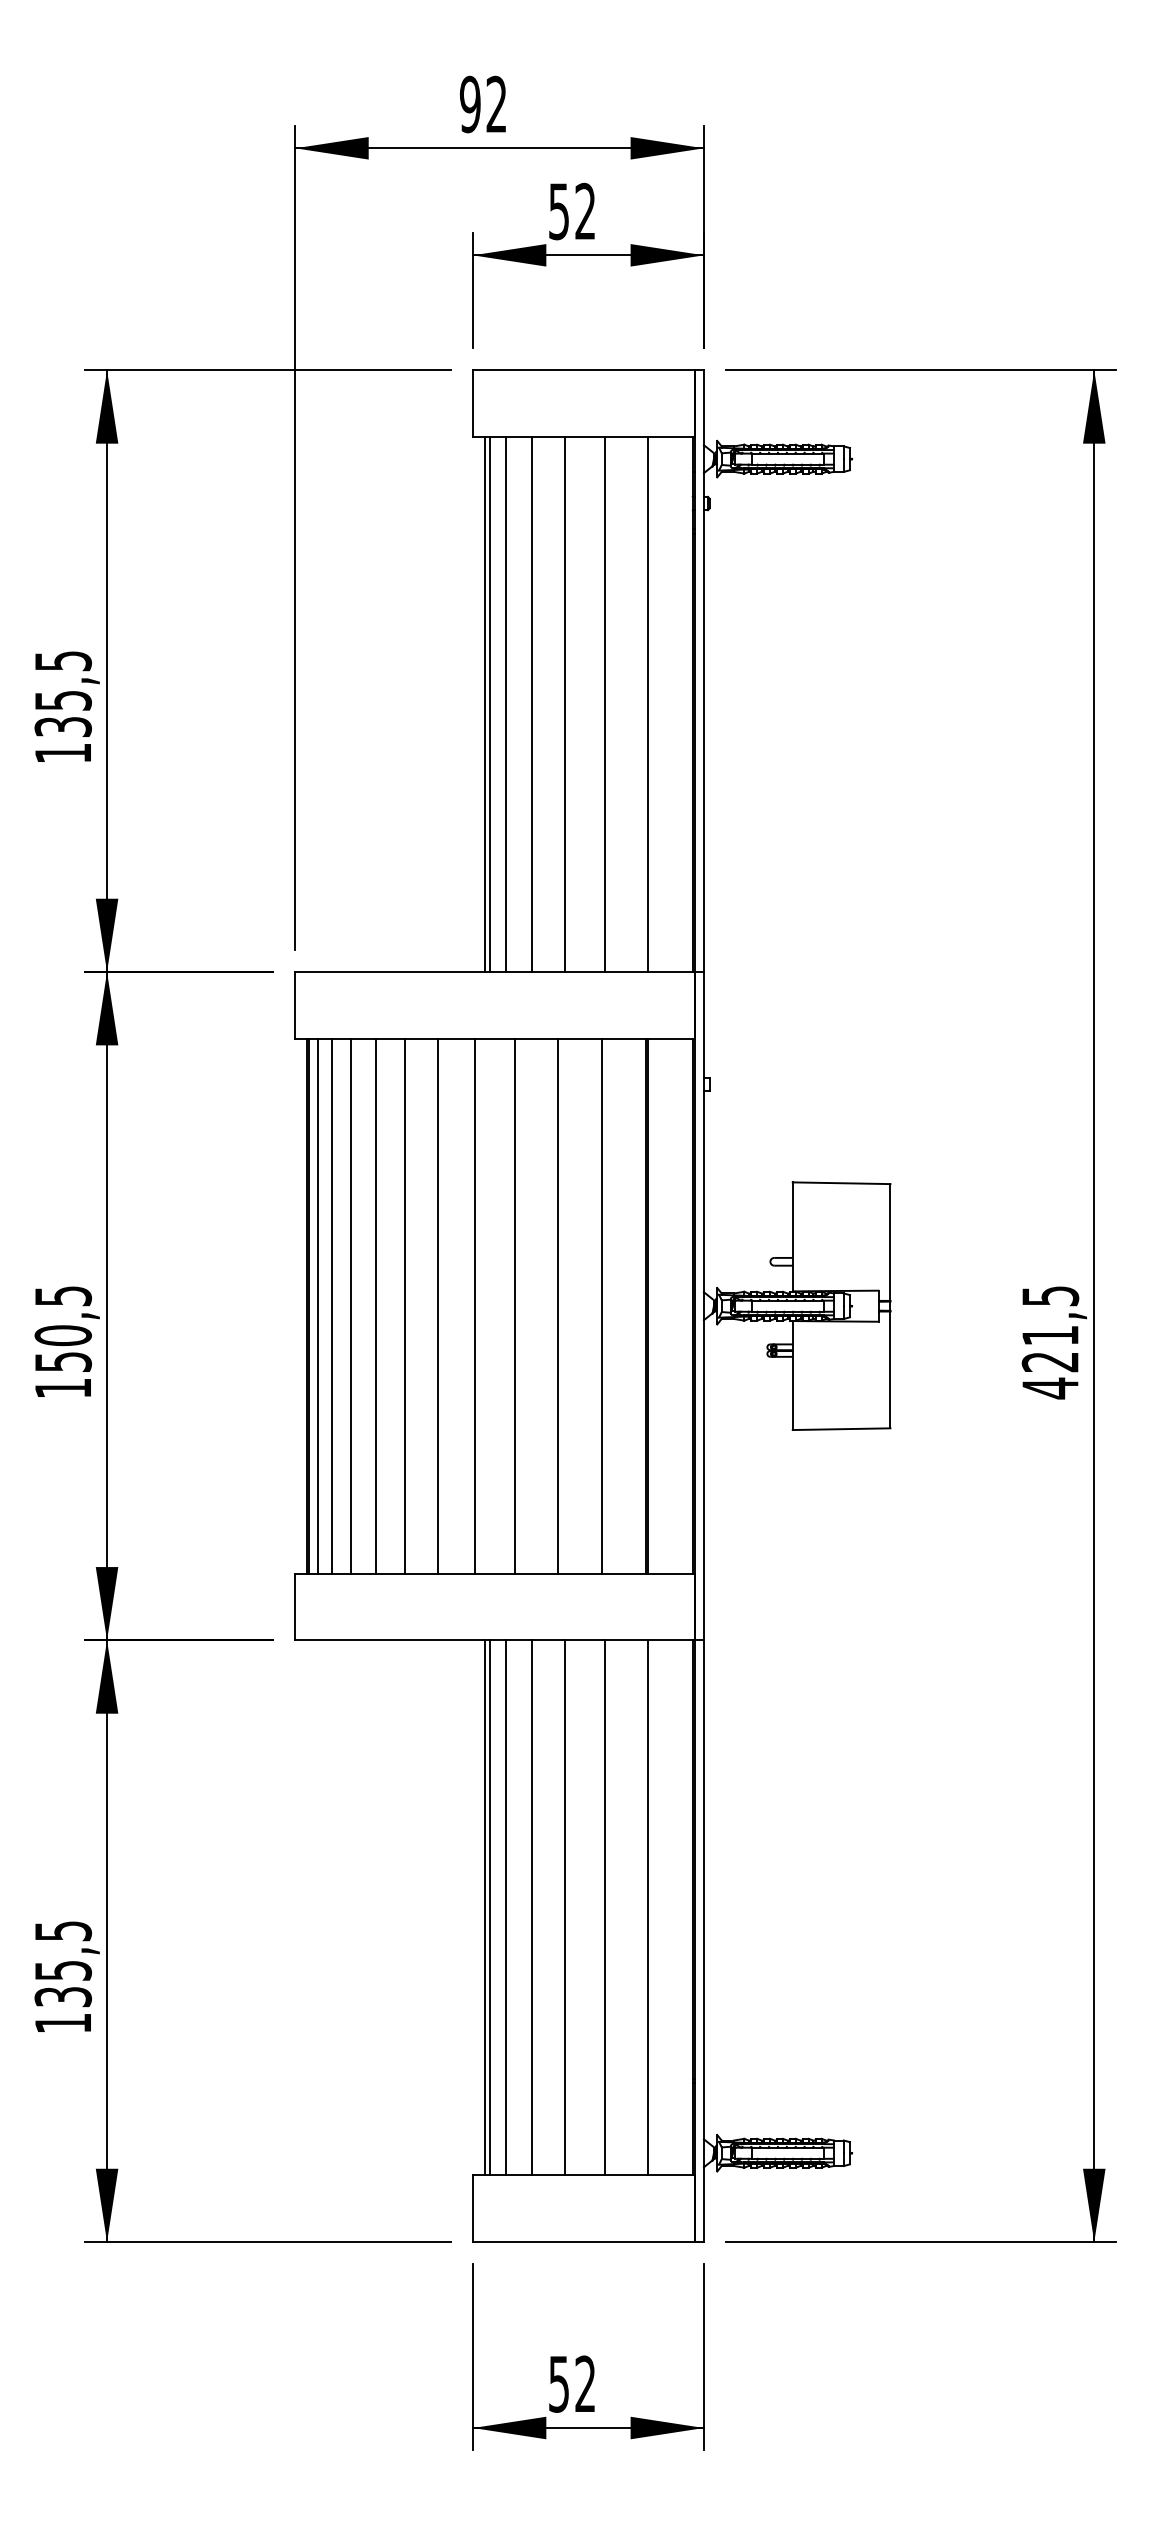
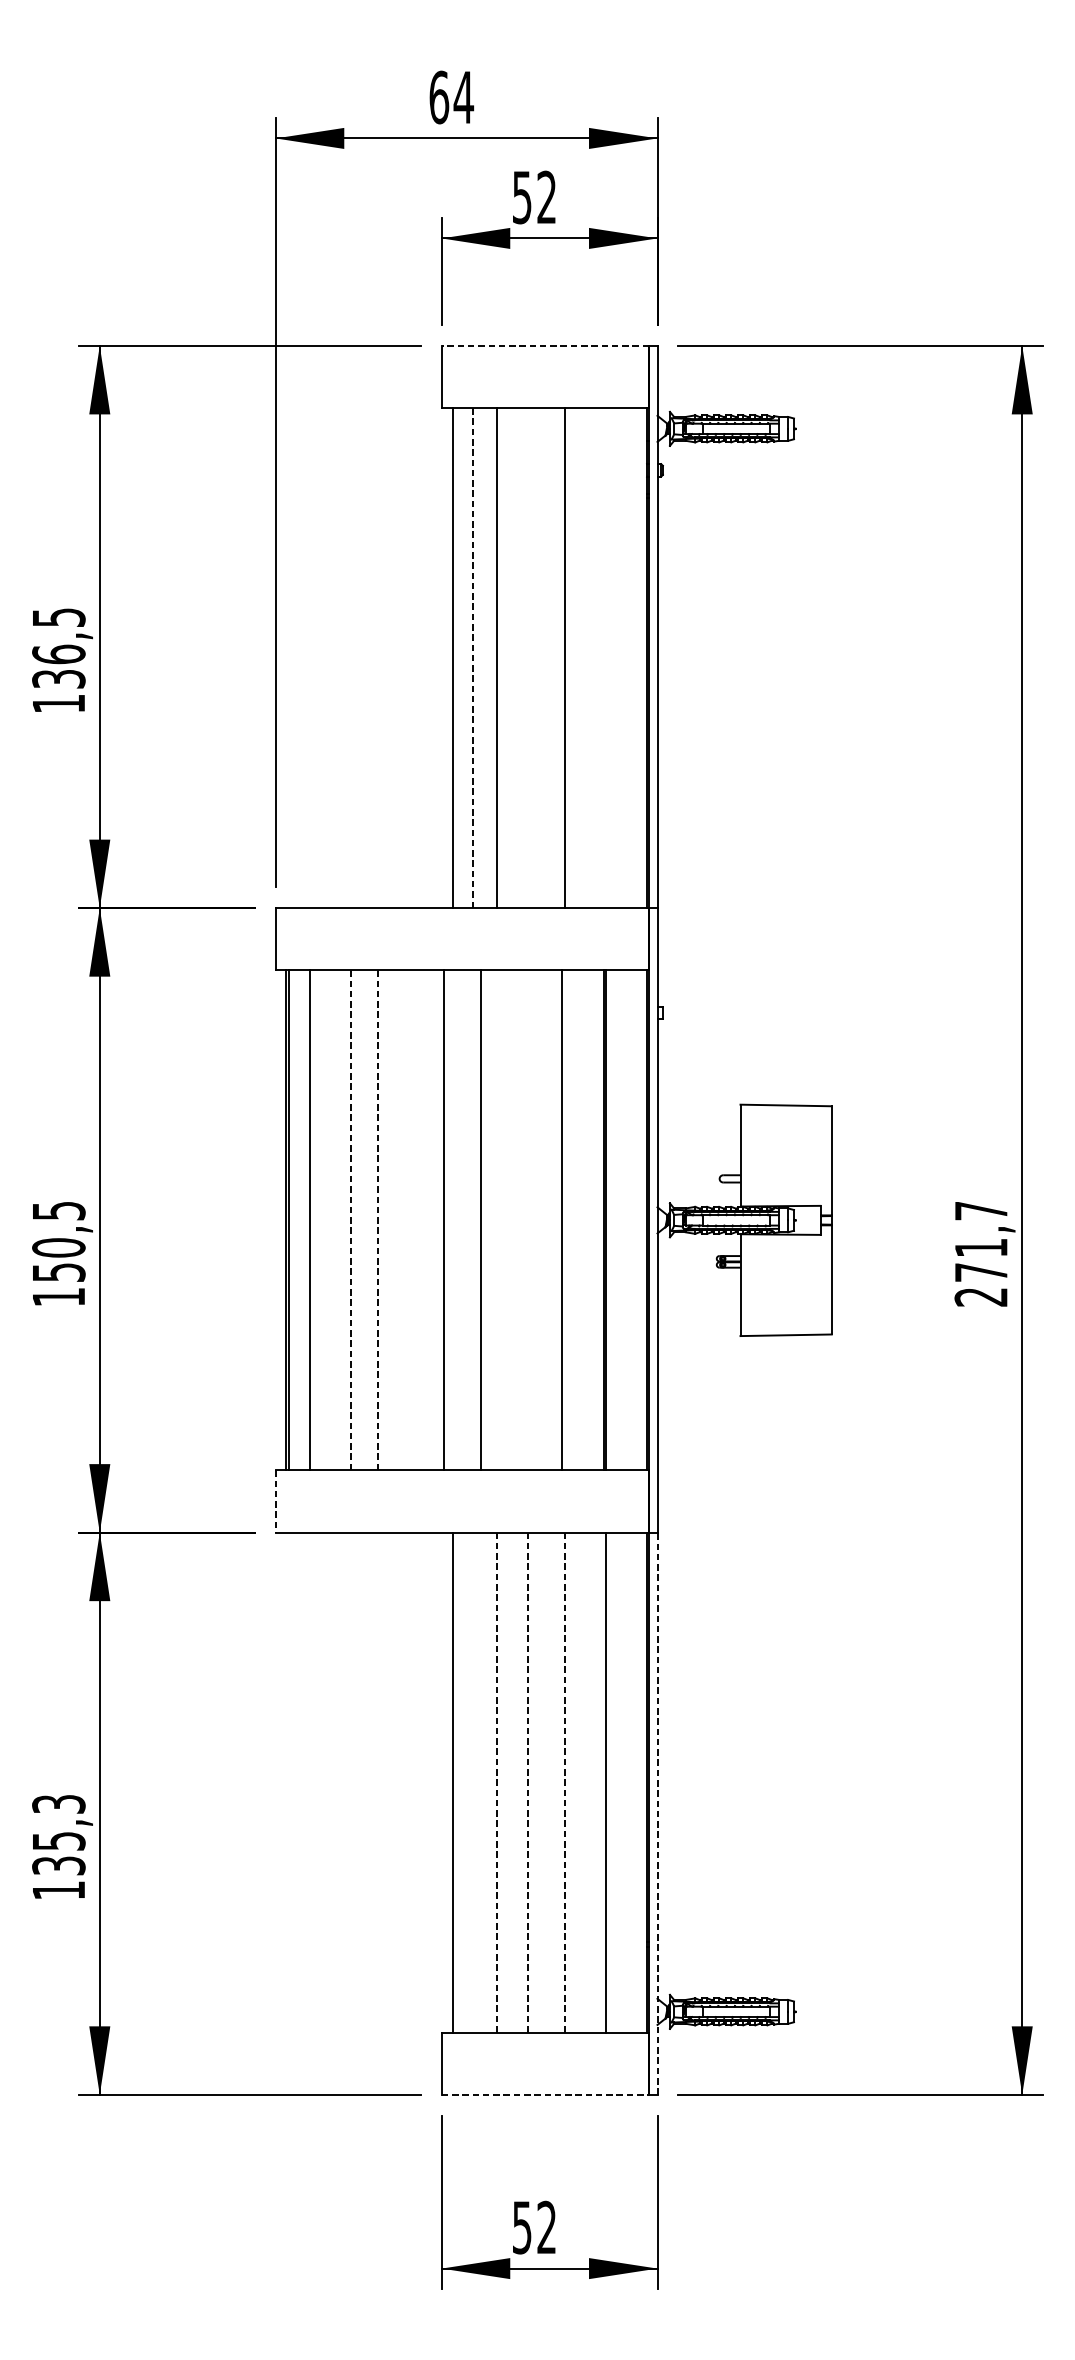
text: (483, 104) -> (451, 97), 92 -> 64
line: (583, 370) -> (544, 346), solid -> dashed
text: (63, 700) -> (59, 654), 135,5 -> 136,5
line: (490, 704) -> (458, 658), removed
line: (506, 704) -> (473, 658), solid -> dashed
line: (565, 704) -> (528, 658), removed
line: (648, 704) -> (605, 658), removed
line: (317, 1305) -> (296, 1219), removed
line: (351, 1305) -> (328, 1219), removed
line: (437, 1305) -> (408, 1219), removed
line: (557, 1305) -> (520, 1219), removed
line: (375, 1306) -> (350, 1220), solid -> dashed
line: (404, 1306) -> (377, 1220), solid -> dashed
text: (1050, 1342) -> (981, 1254), 421,5 -> 271,7
line: (295, 1607) -> (275, 1501), solid -> dashed
line: (490, 1907) -> (458, 1782), removed
line: (506, 1907) -> (473, 1782), removed
line: (531, 1907) -> (496, 1782), solid -> dashed
line: (565, 1907) -> (528, 1782), solid -> dashed
line: (604, 1907) -> (564, 1782), solid -> dashed
text: (62, 1930) -> (58, 1803), 135,5 -> 135,3
line: (703, 1941) -> (657, 1813), solid -> dashed
line: (584, 2242) -> (545, 2095), solid -> dashed

